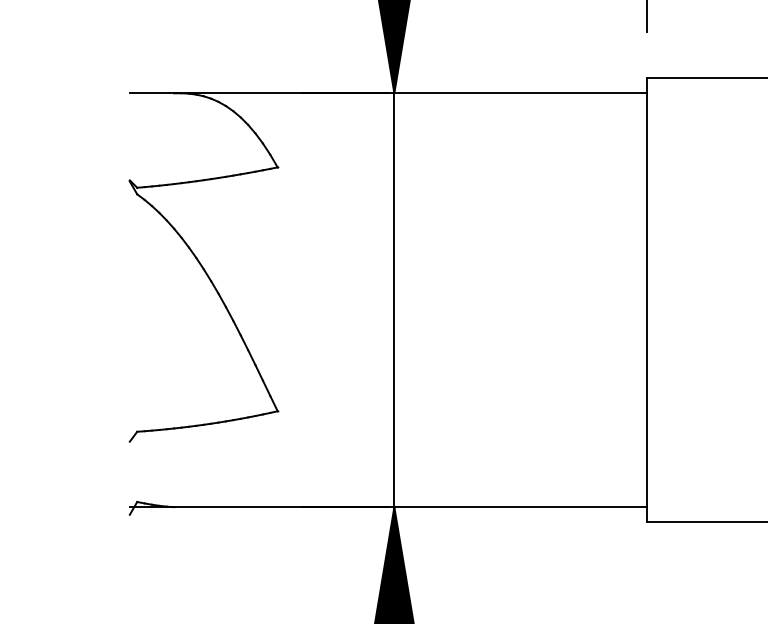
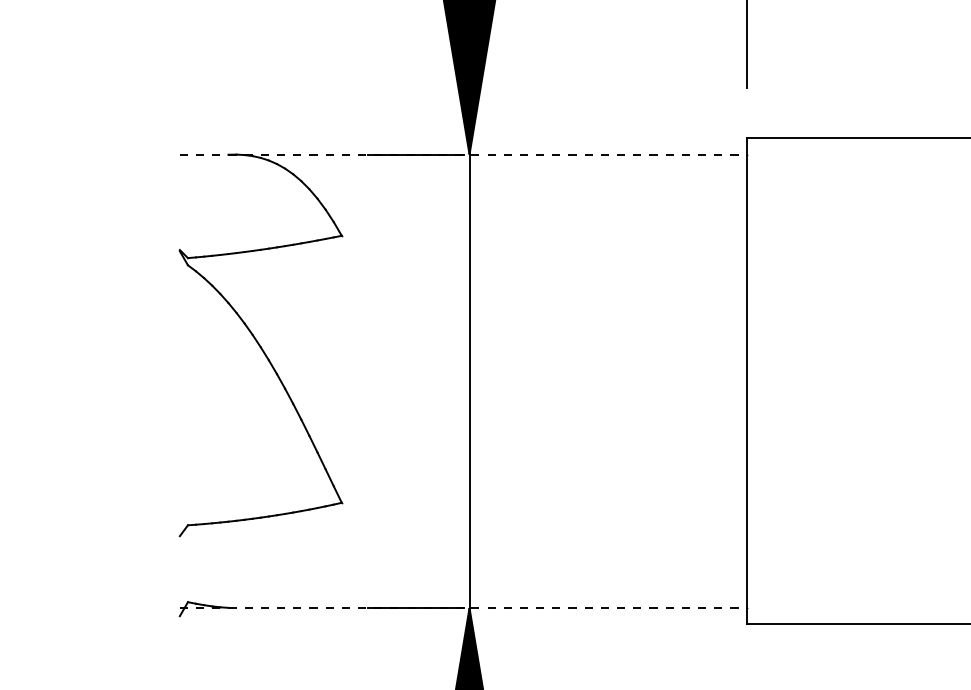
line: (388, 93) -> (463, 154), solid -> dashed
line: (388, 506) -> (463, 607), solid -> dashed

